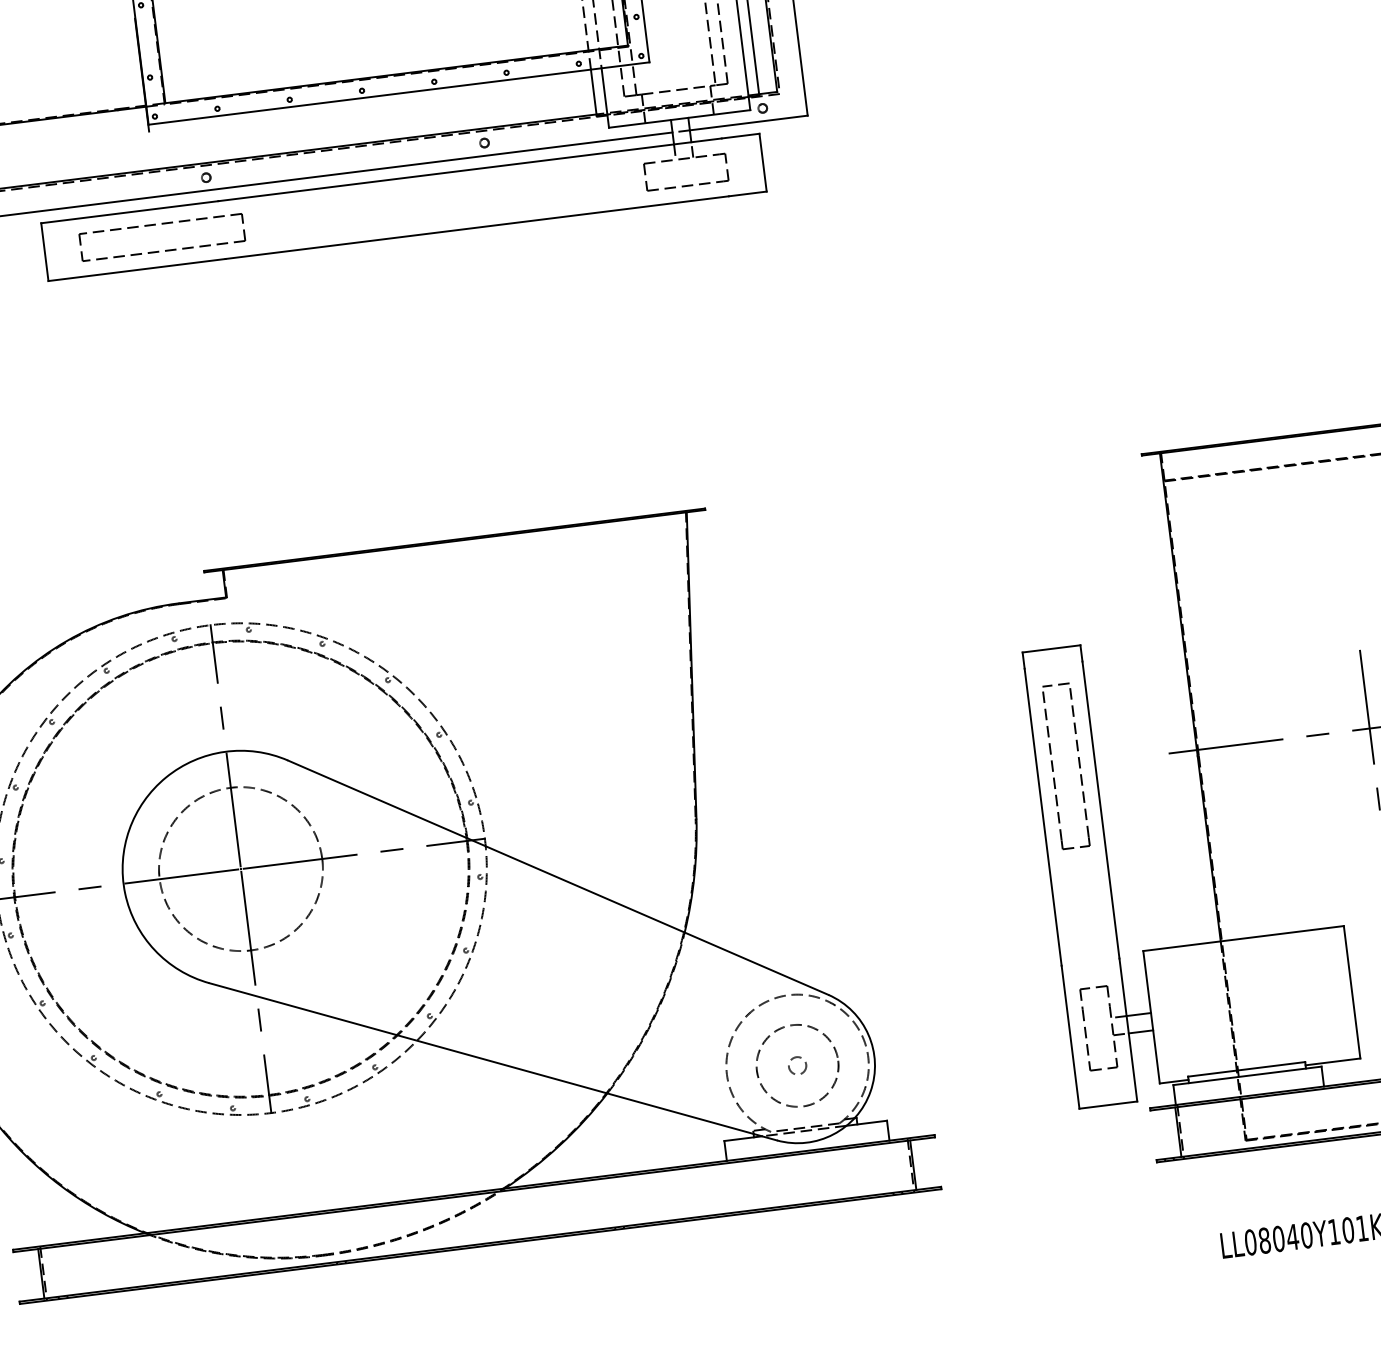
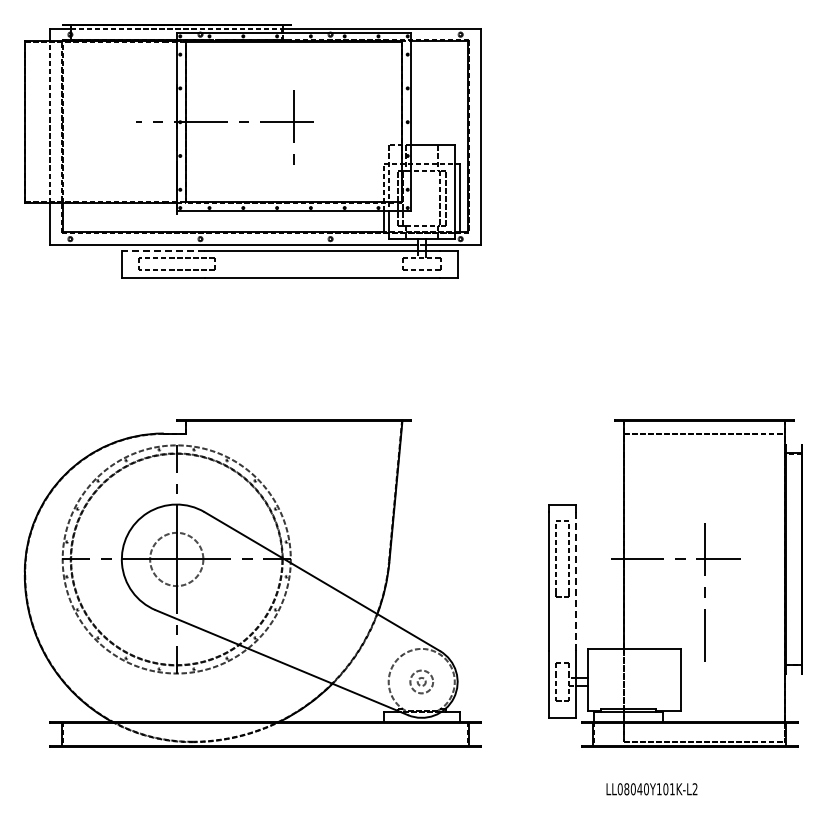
line: (128, 212) -> (162, 250), solid -> dashed
line: (1101, 809) -> (576, 581), solid -> dashed
circle: (240, 869) -> (176, 559), size x0.7
circle: (796, 1064) -> (421, 681), size x0.6

